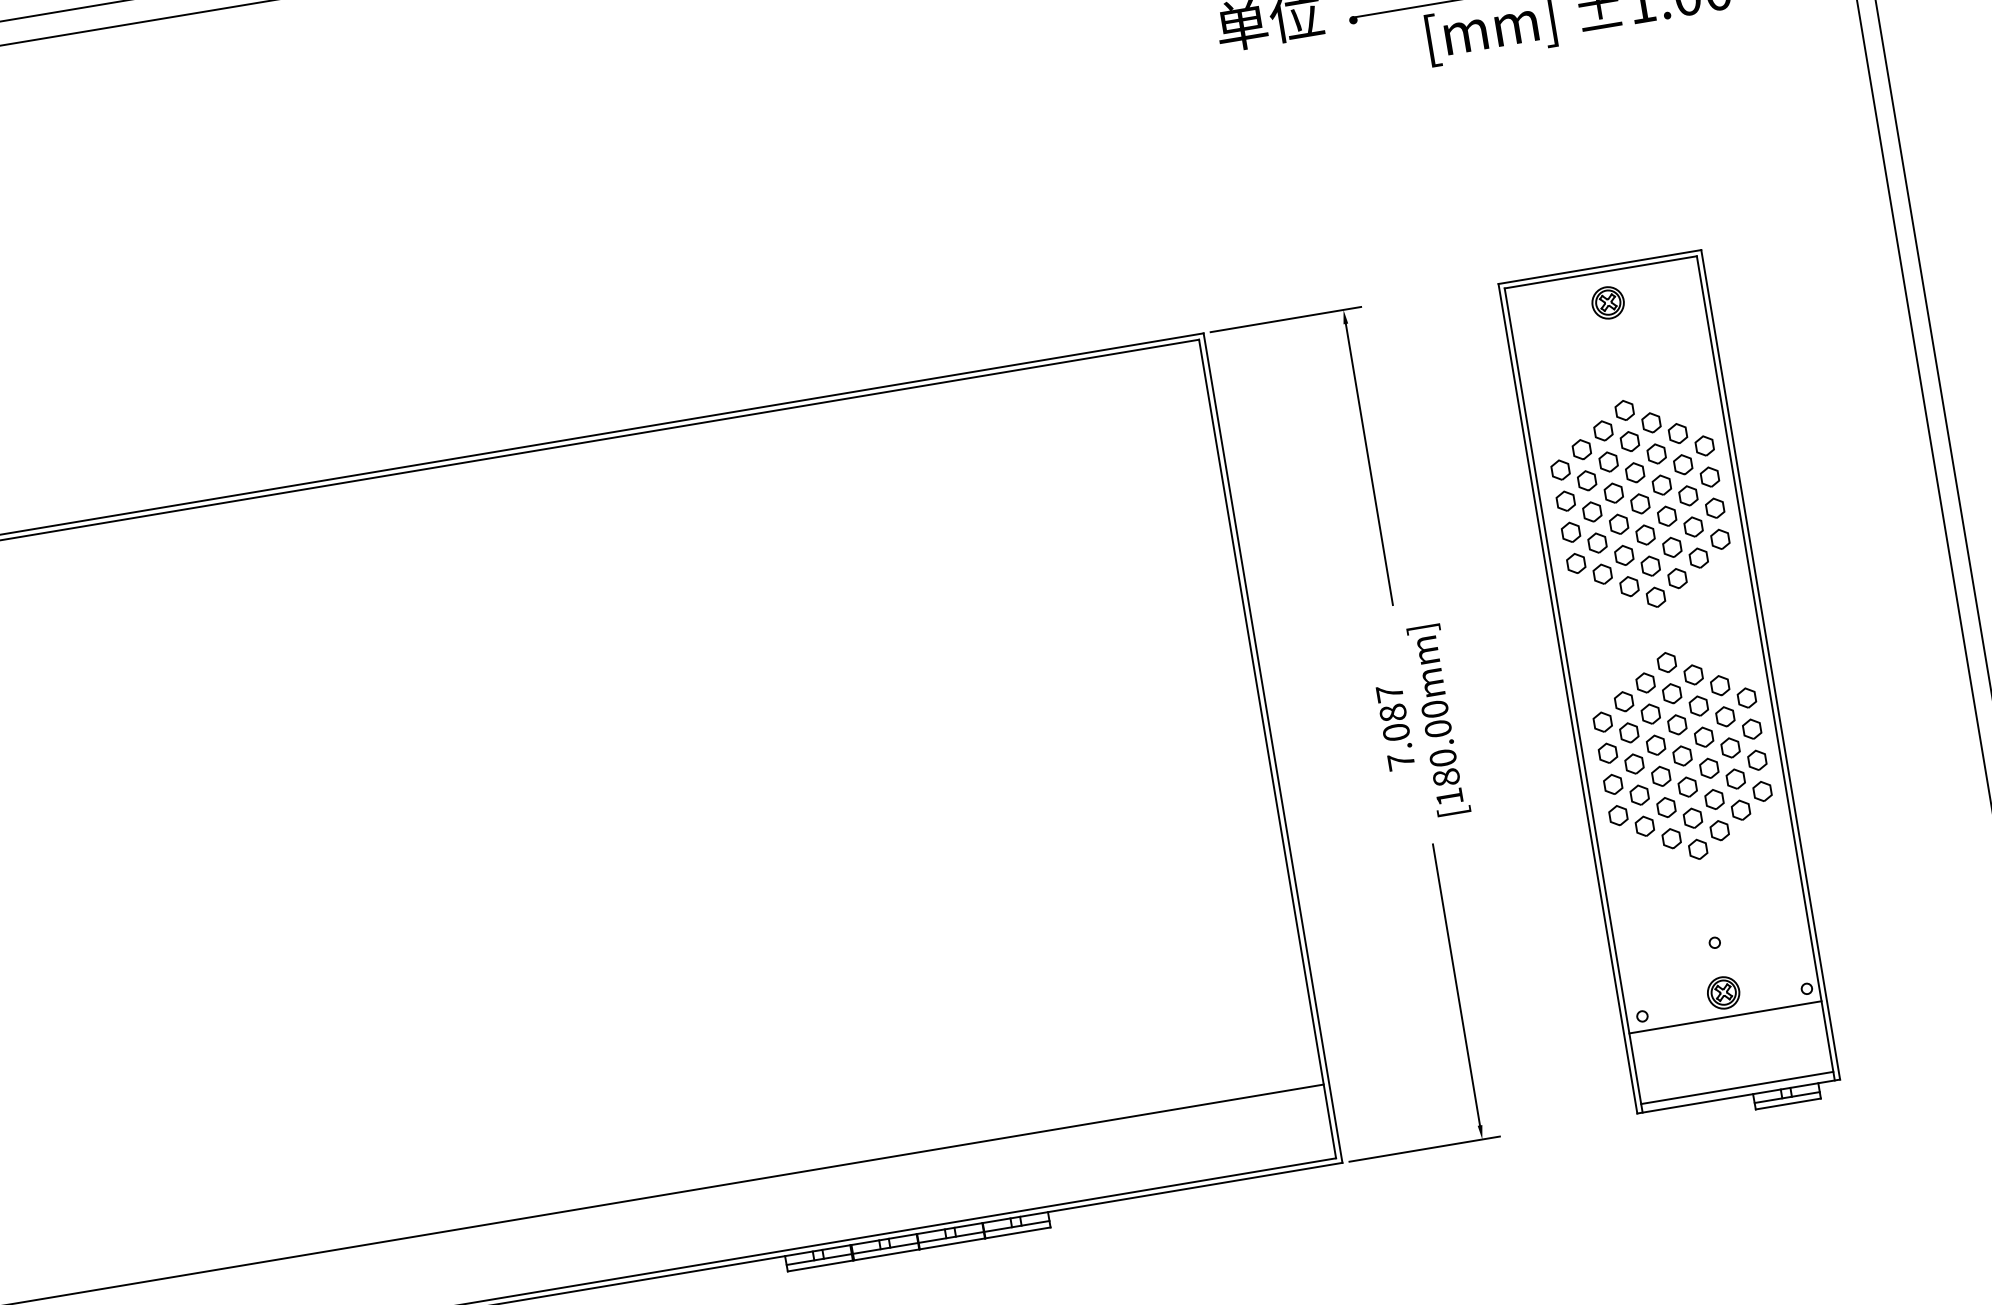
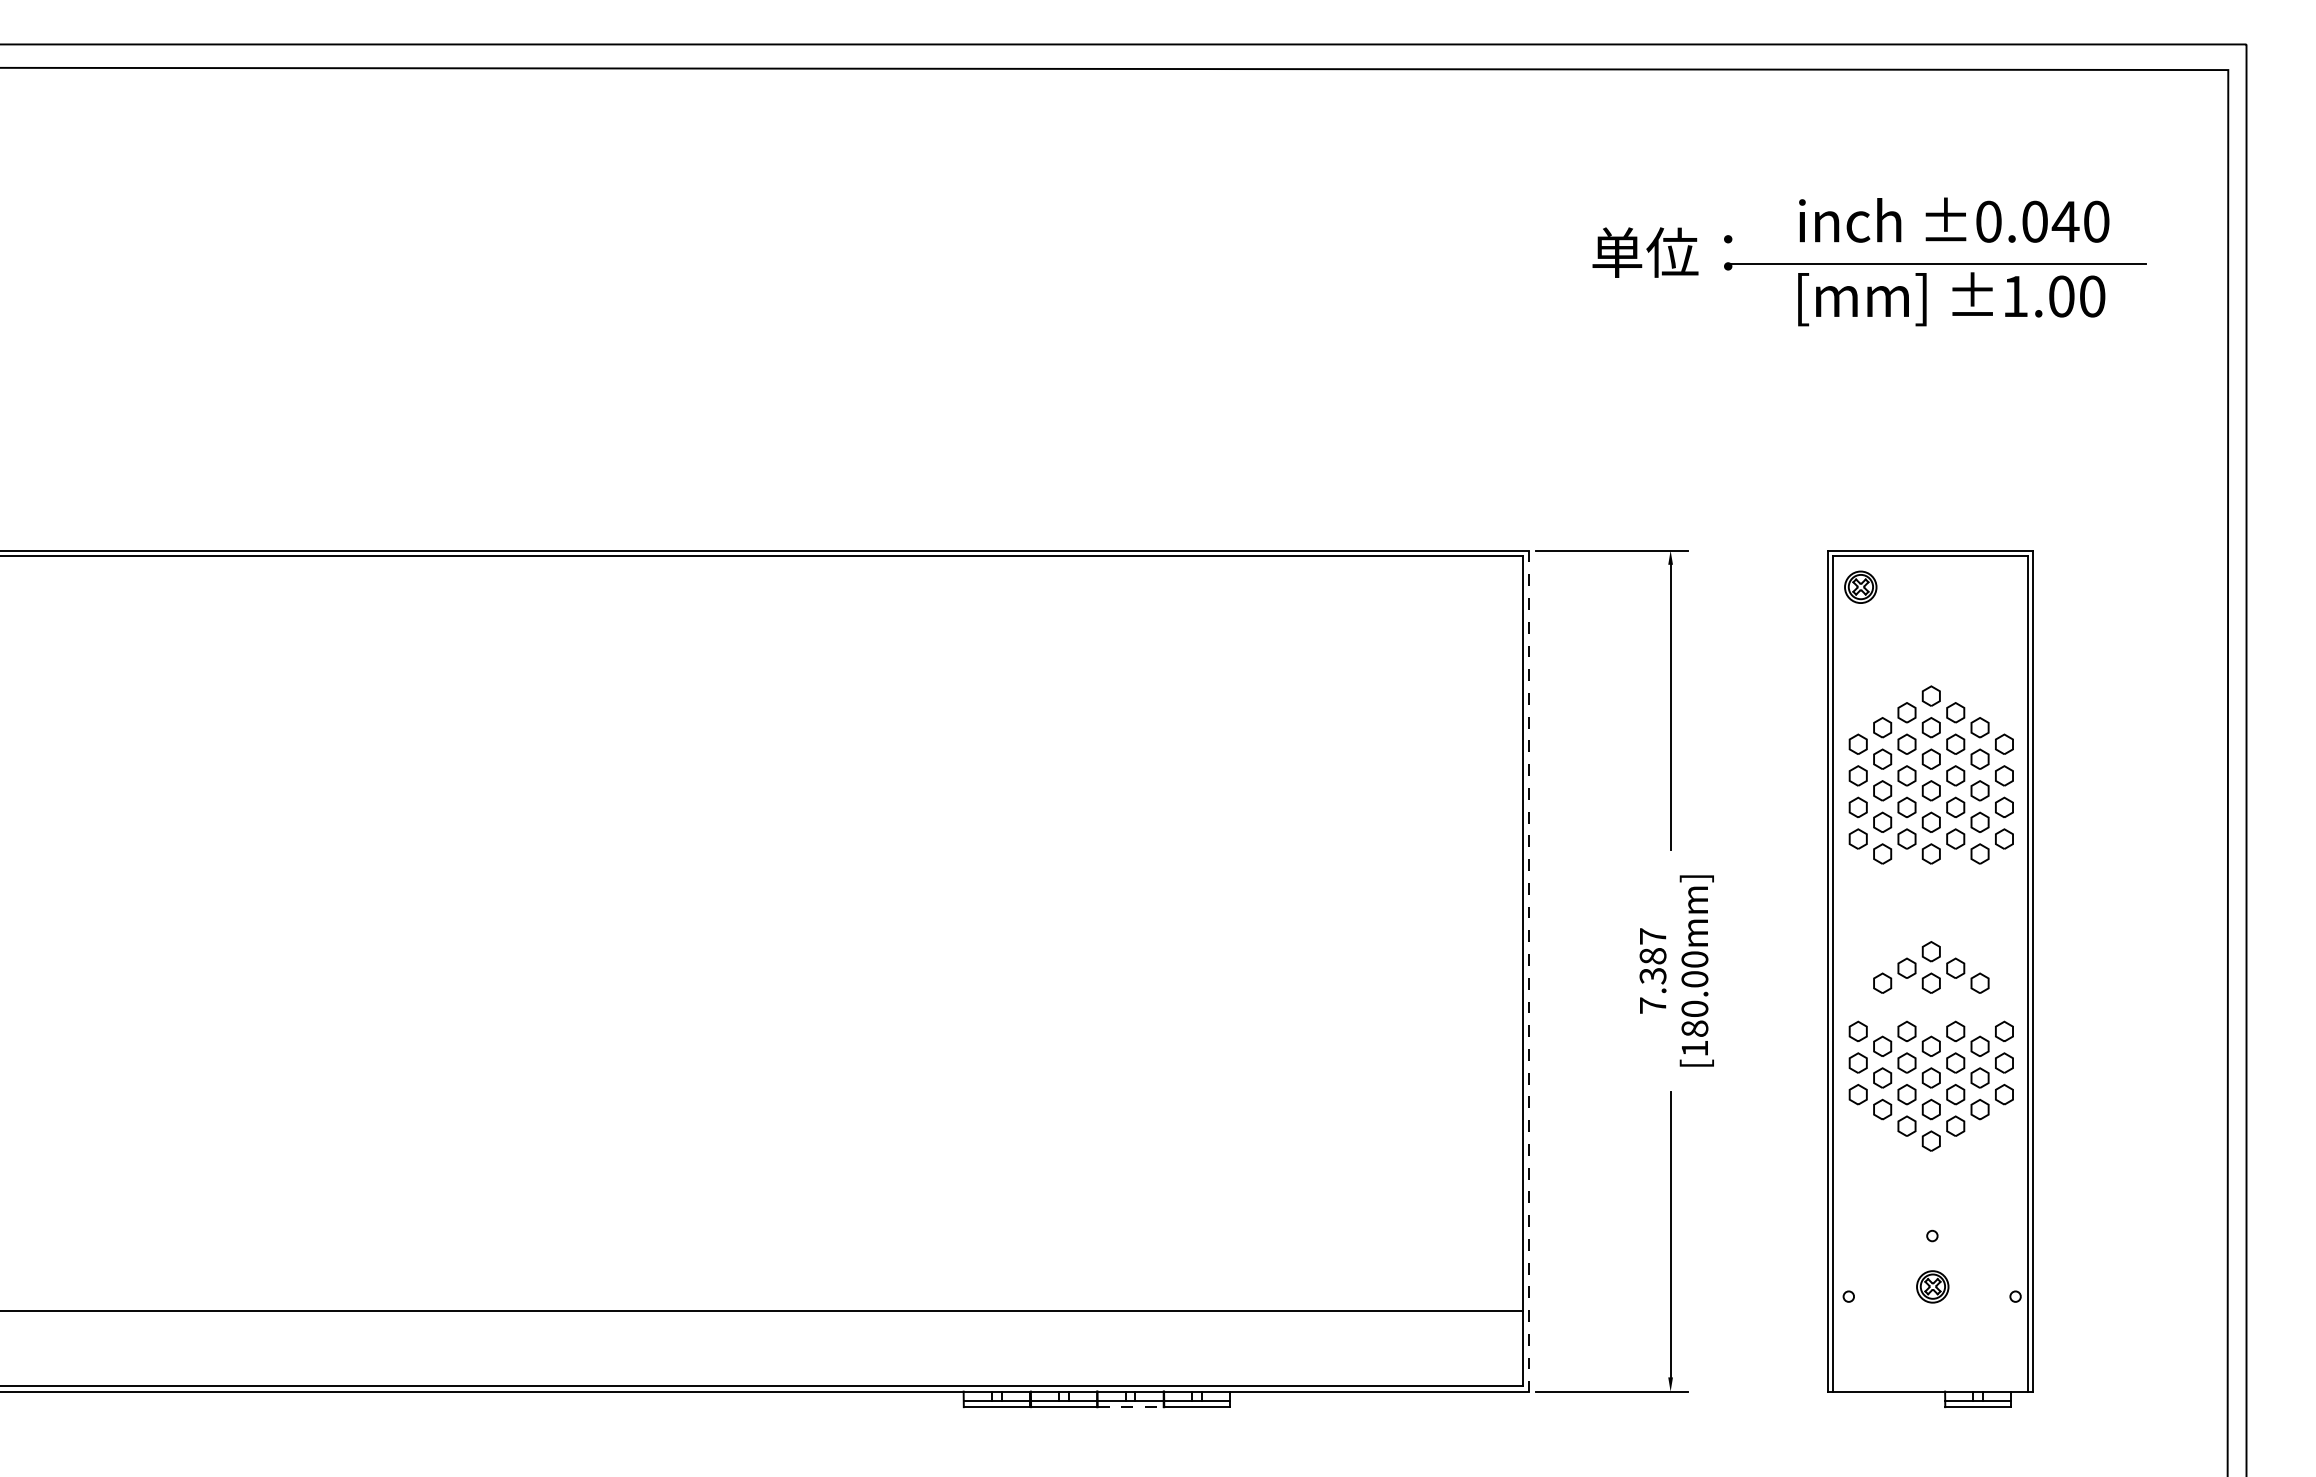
part: (1607, 302) -> (1860, 586), moved
part: (1654, 590) -> (1931, 878), removed
part: (1675, 717) -> (1930, 1007), removed
text: (1395, 732) -> (1652, 975), 7.087 -> 7.387
line: (1272, 748) -> (1528, 971), solid -> dashed
line: (1725, 1017) -> (1930, 1311), removed
line: (1737, 1087) -> (1930, 1382), removed
line: (952, 1244) -> (1130, 1407), solid -> dashed

